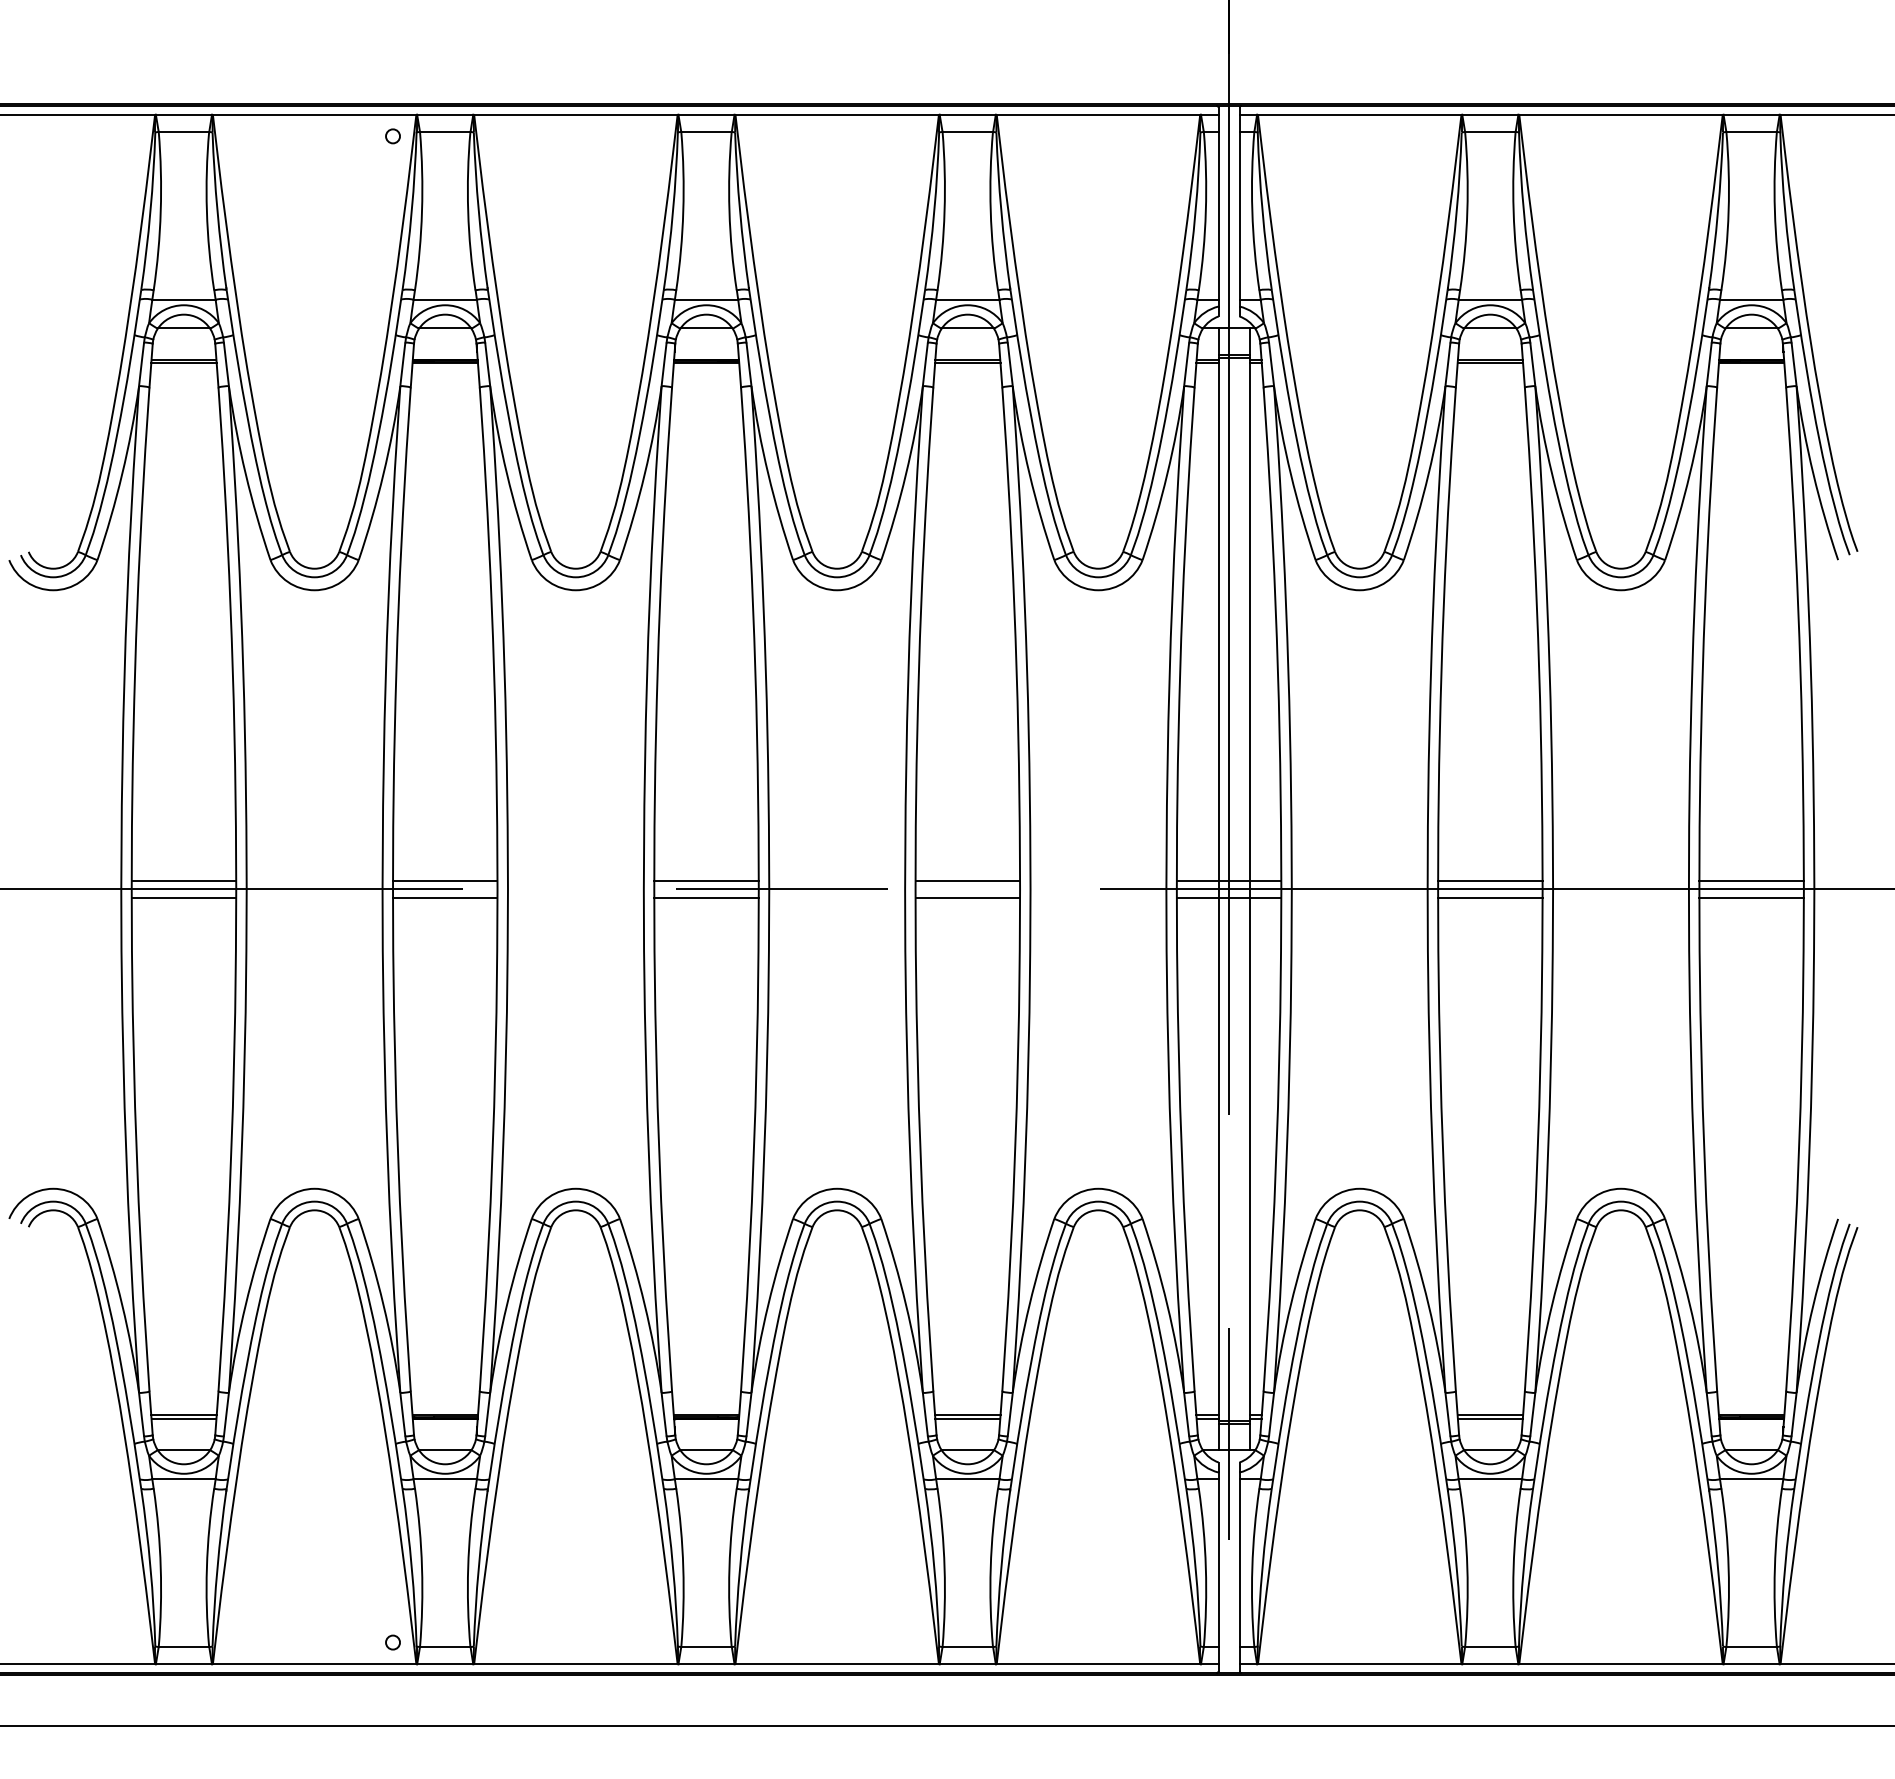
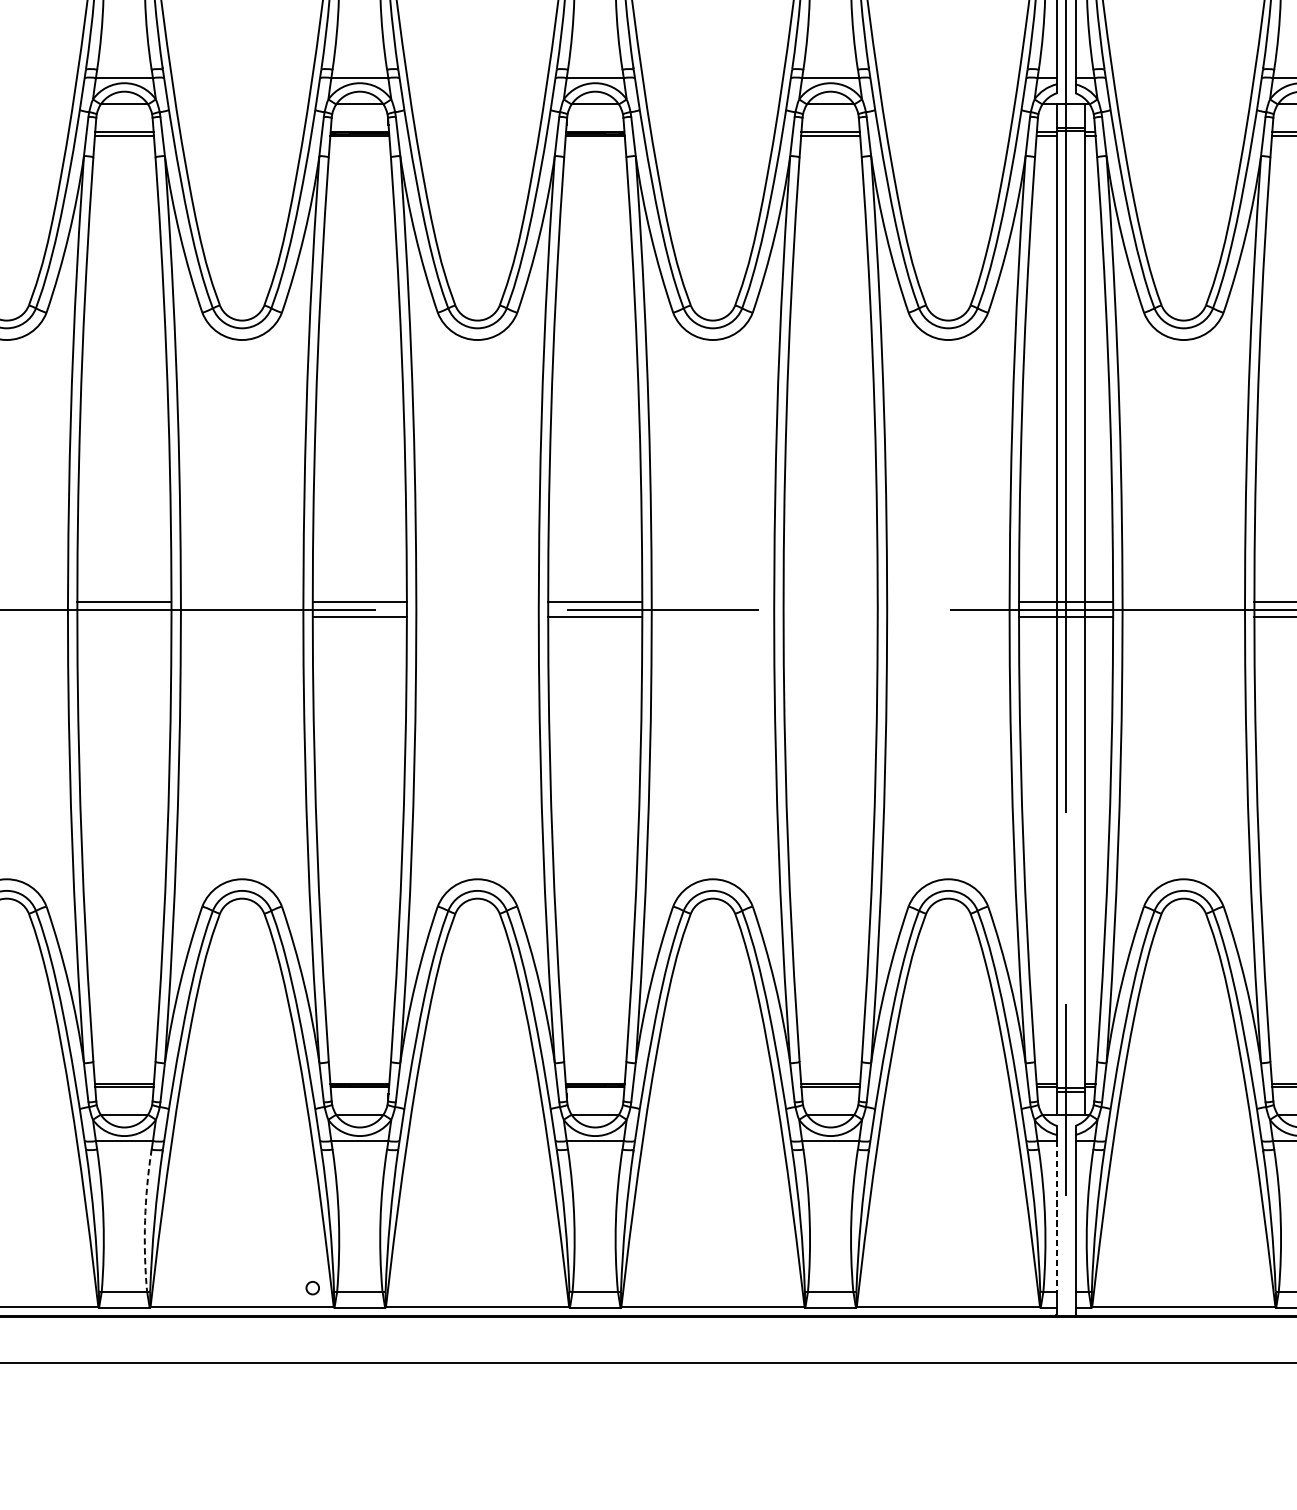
line: (967, 880) -> (830, 601), removed
line: (183, 898) -> (124, 617), removed
line: (967, 898) -> (830, 617), removed
line: (1218, 1563) -> (1056, 1216), solid -> dashed
arc: (206, 1567) -> (144, 1220), solid -> dashed

